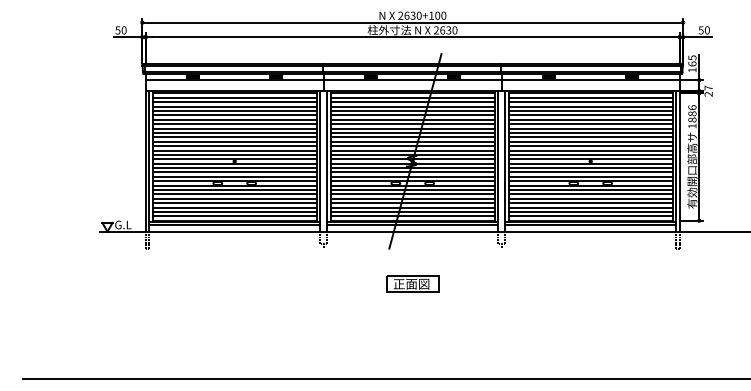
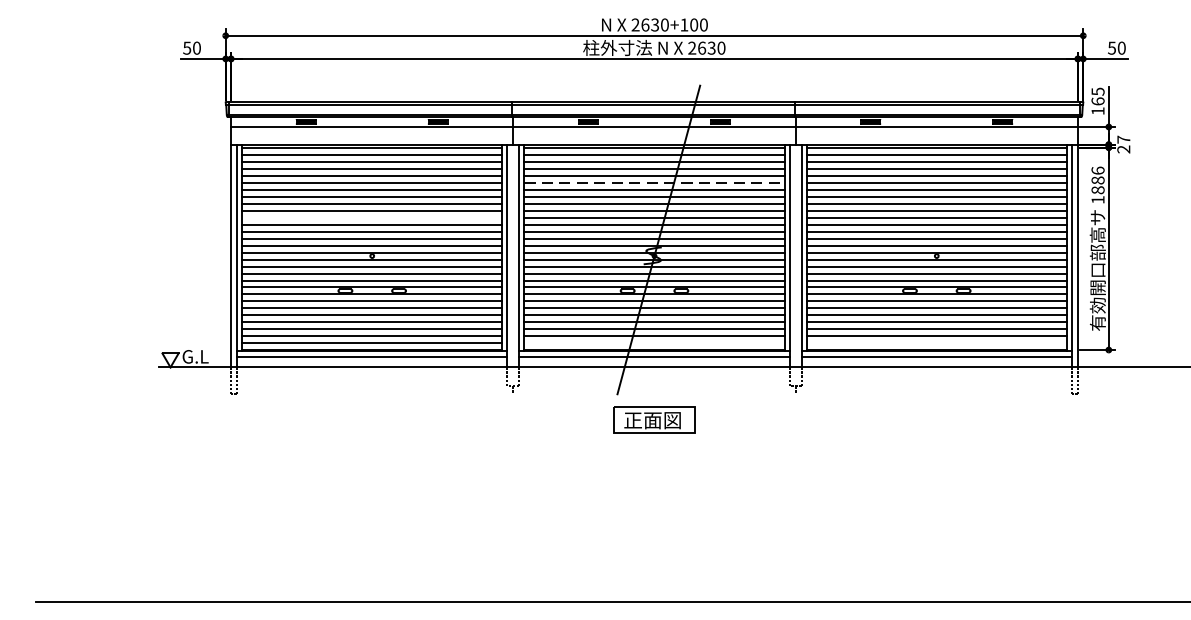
line: (413, 115) -> (655, 183), solid -> dashed
line: (234, 137) -> (371, 218), removed
line: (412, 216) -> (654, 343), removed
line: (590, 216) -> (936, 343), removed
part: (412, 283) -> (654, 419), moved

